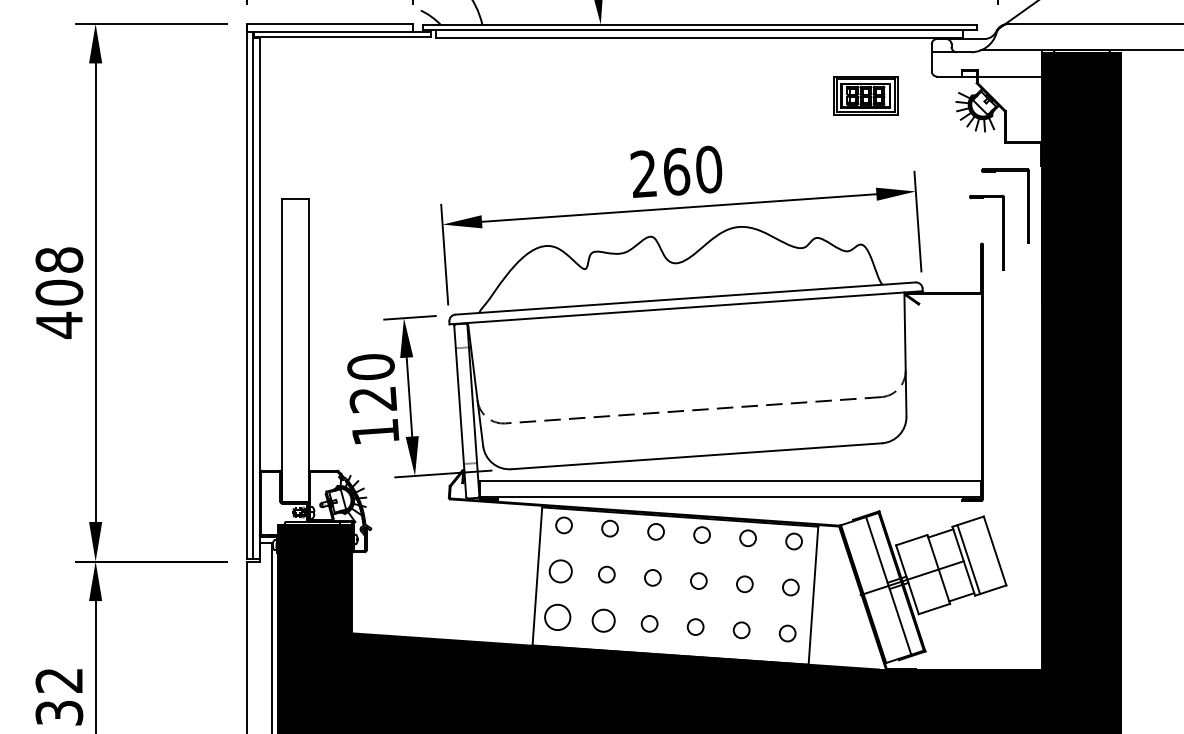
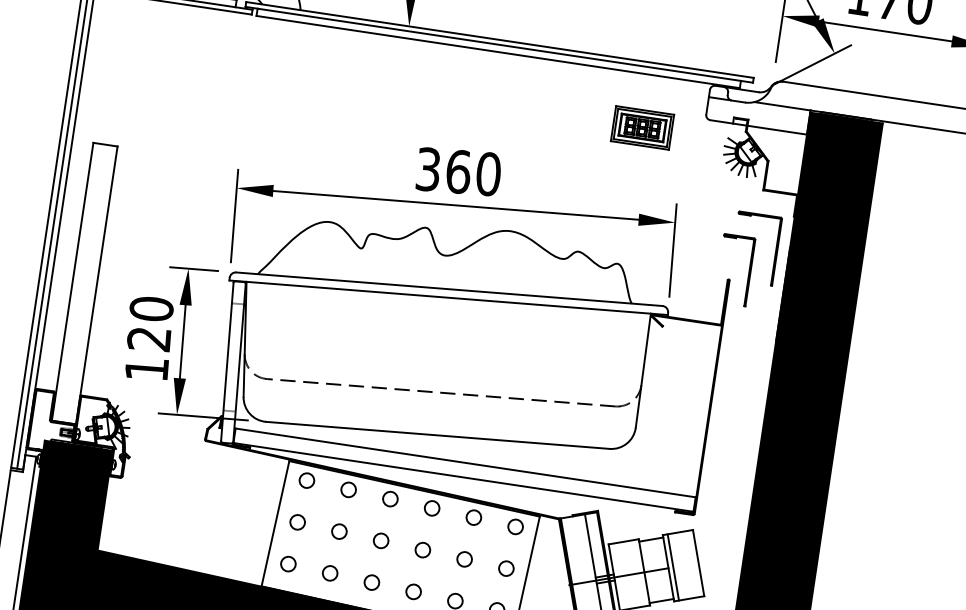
text: (643, 174) -> (427, 169), 260 -> 360
circle: (560, 571) -> (297, 522), size x0.71
circle: (557, 617) -> (288, 564), size x0.62
circle: (603, 620) -> (330, 573), size x0.71

